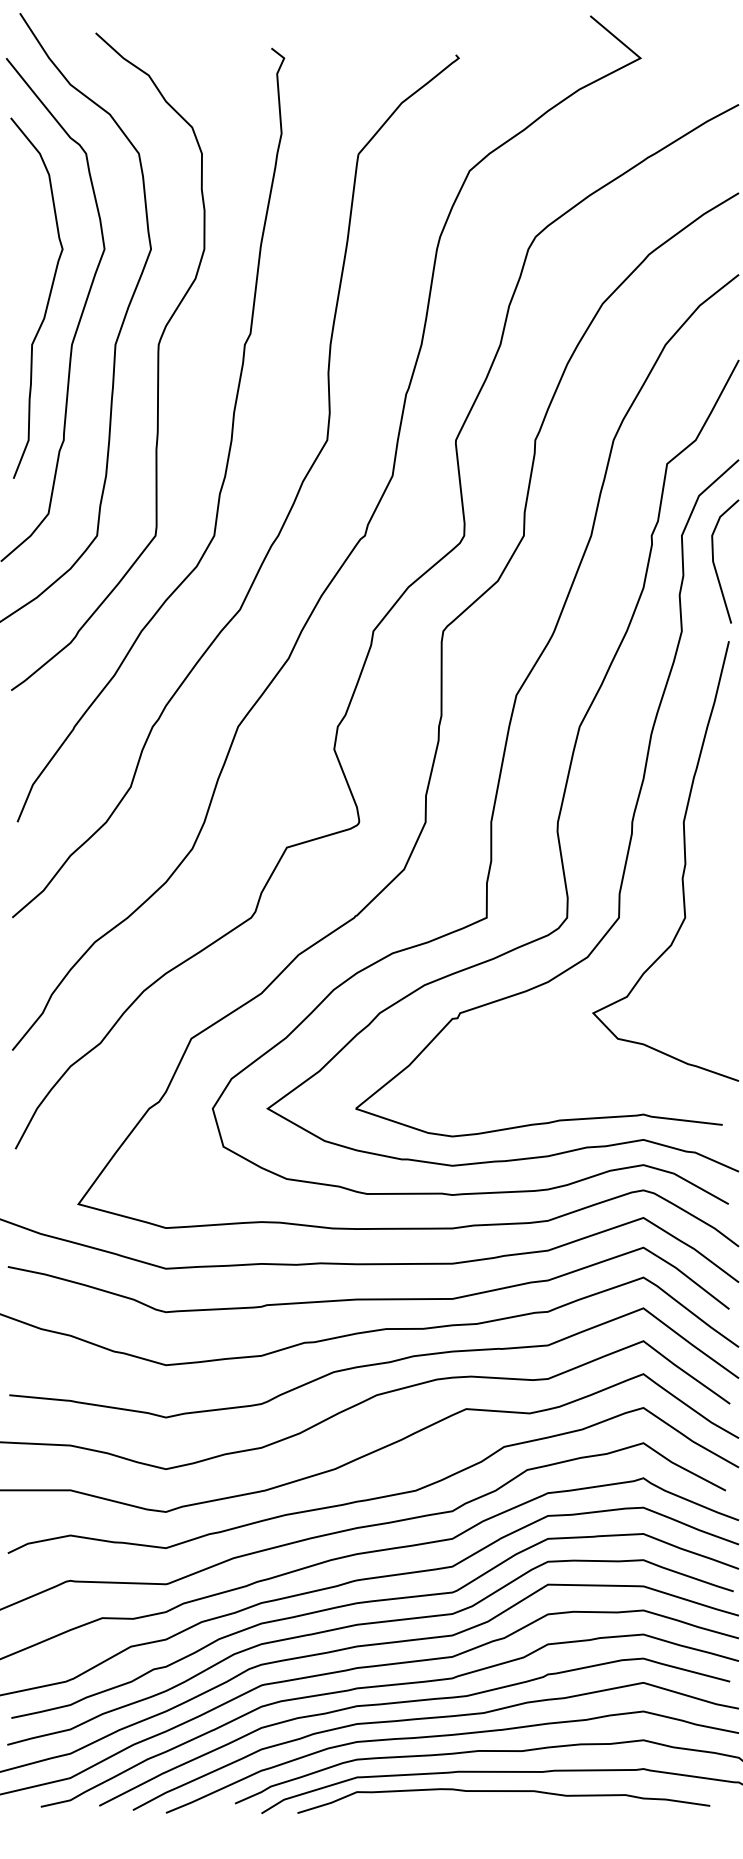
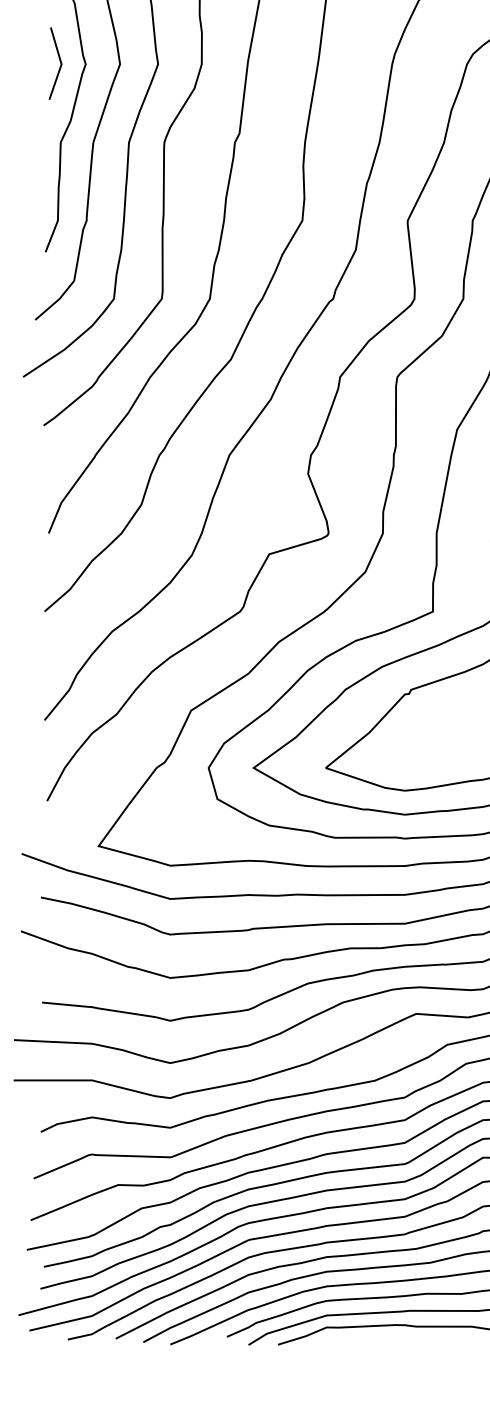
line: (31, 247) -> (60, 62), added

